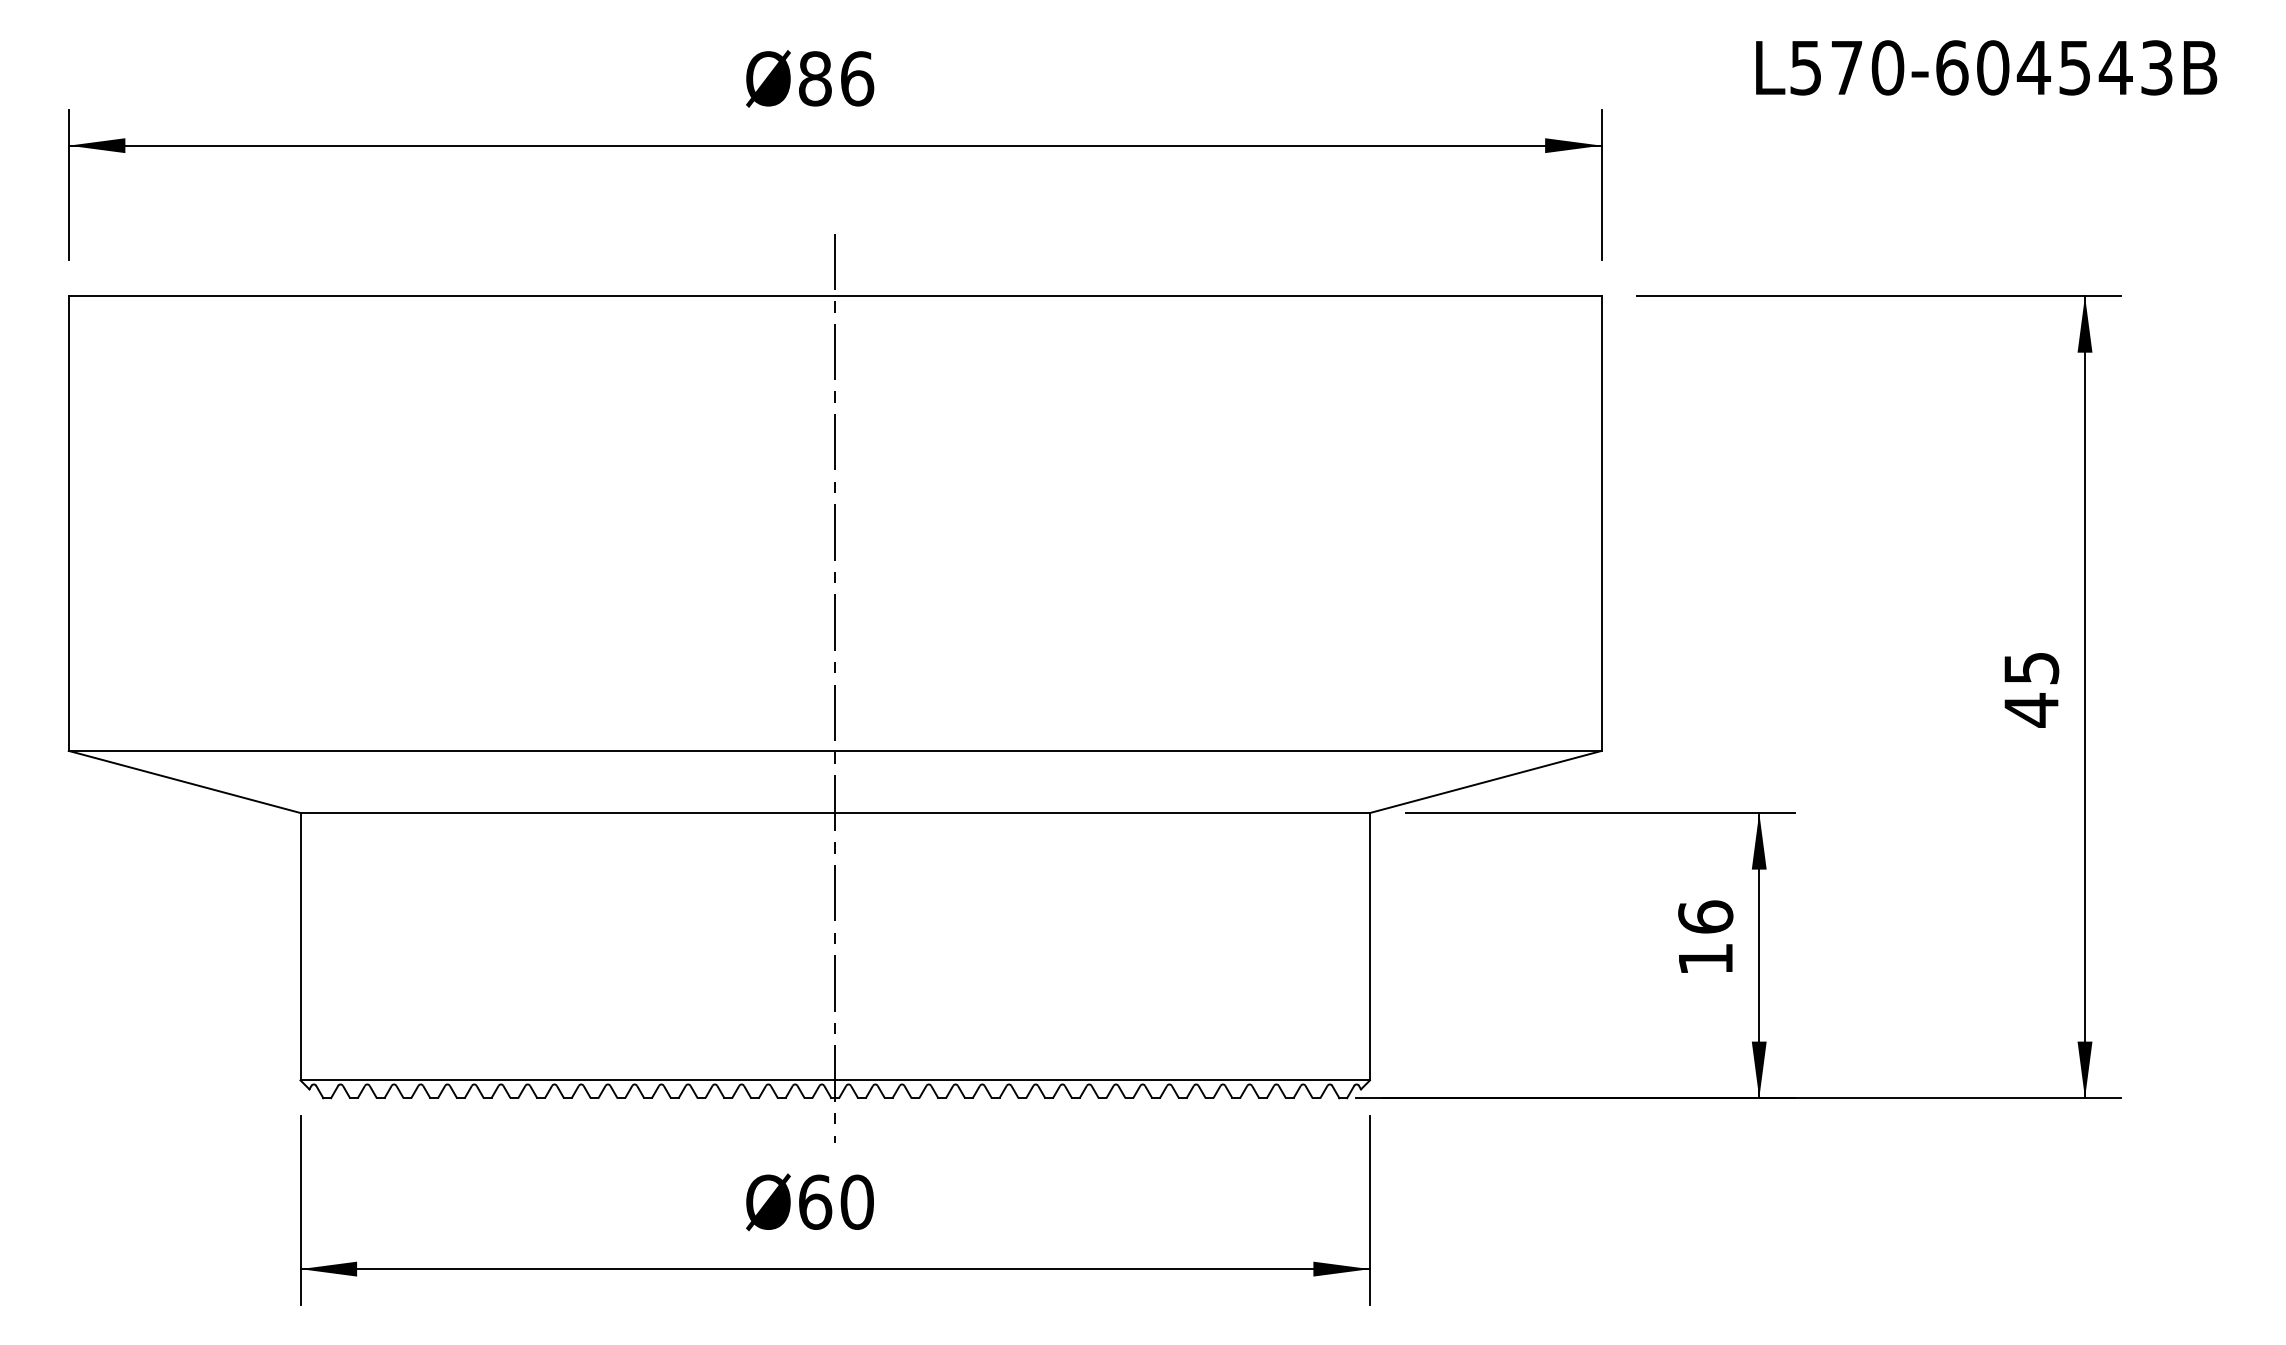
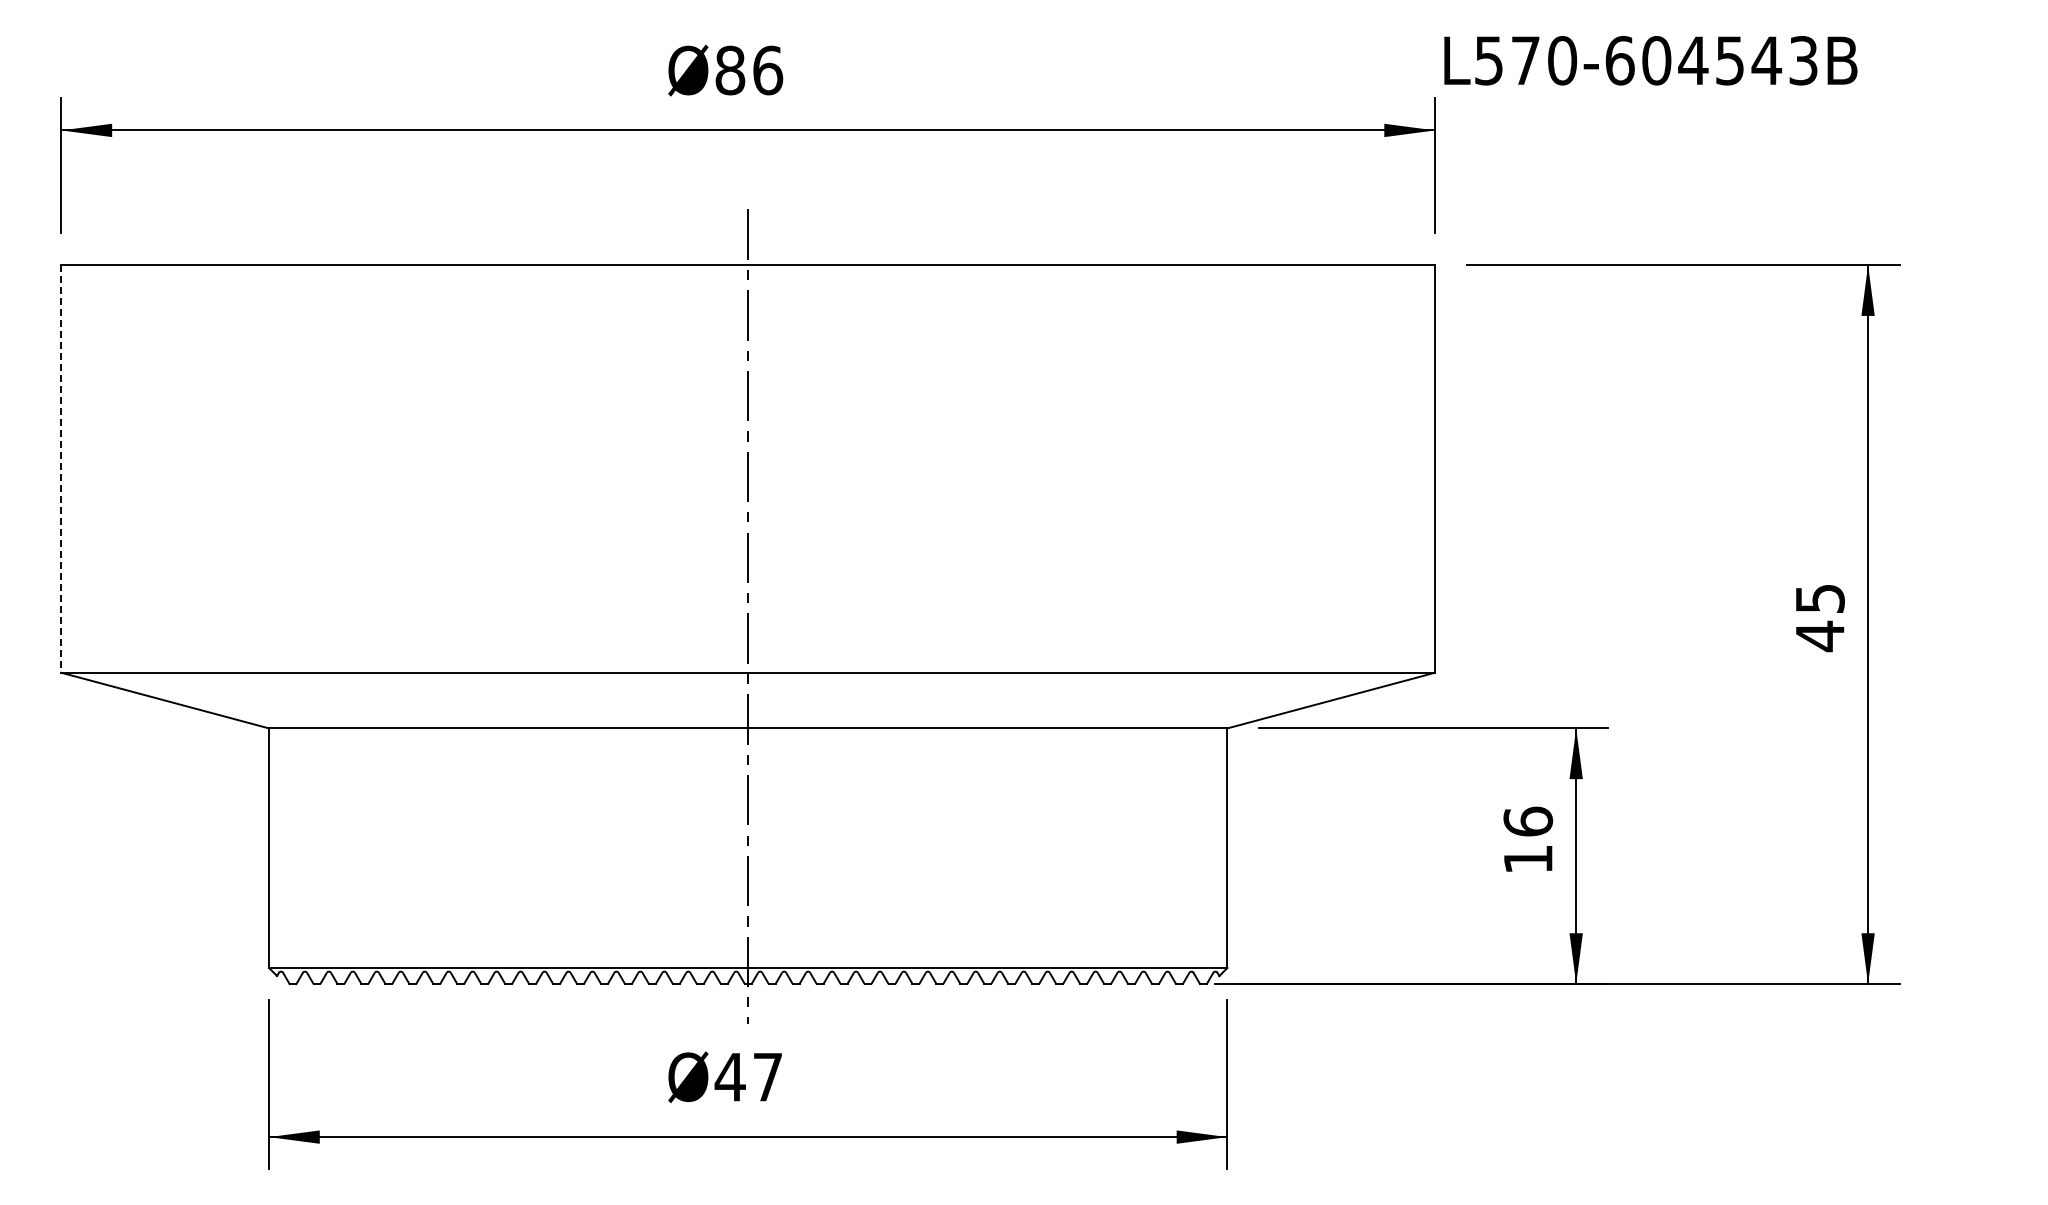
text: (1986, 67) -> (1650, 60), moved
line: (68, 522) -> (61, 468), solid -> dashed
text: (835, 1201) -> (748, 1076), Ø60 -> Ø47

